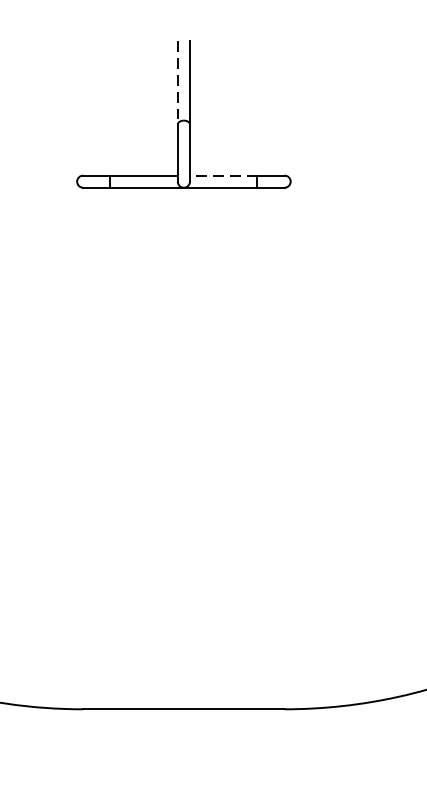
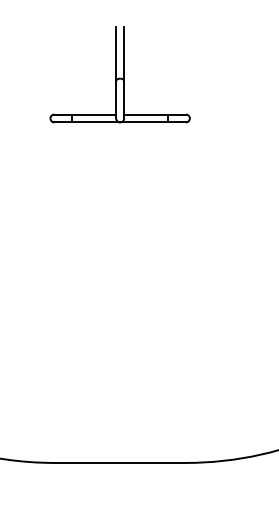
line: (178, 83) -> (116, 54), dashed -> solid
line: (222, 175) -> (145, 114), dashed -> solid

